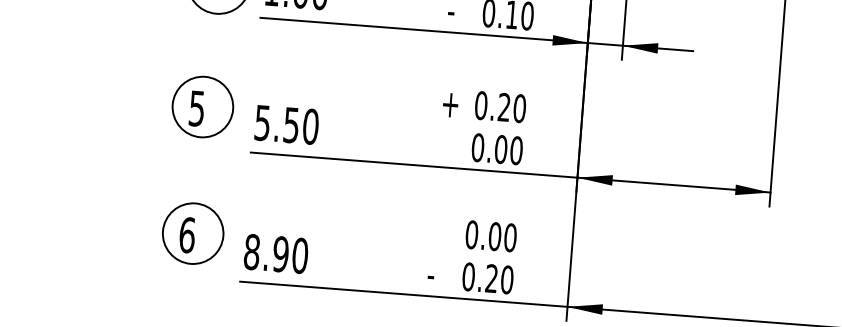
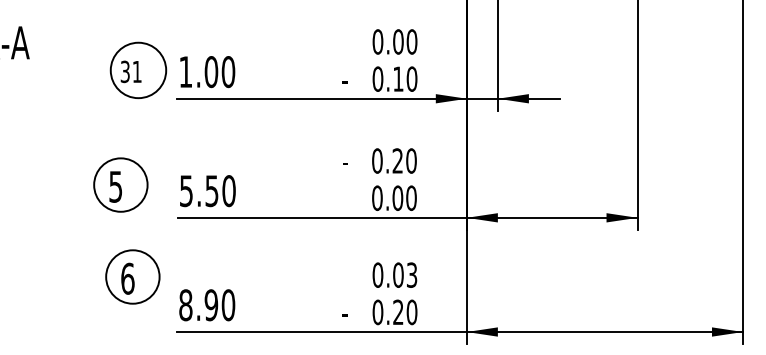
text: (449, 104) -> (349, 162), + -> -
part: (202, 106) -> (120, 184), moved
part: (192, 233) -> (132, 276), moved
text: (509, 236) -> (411, 274), 0.00 -> 0.03

